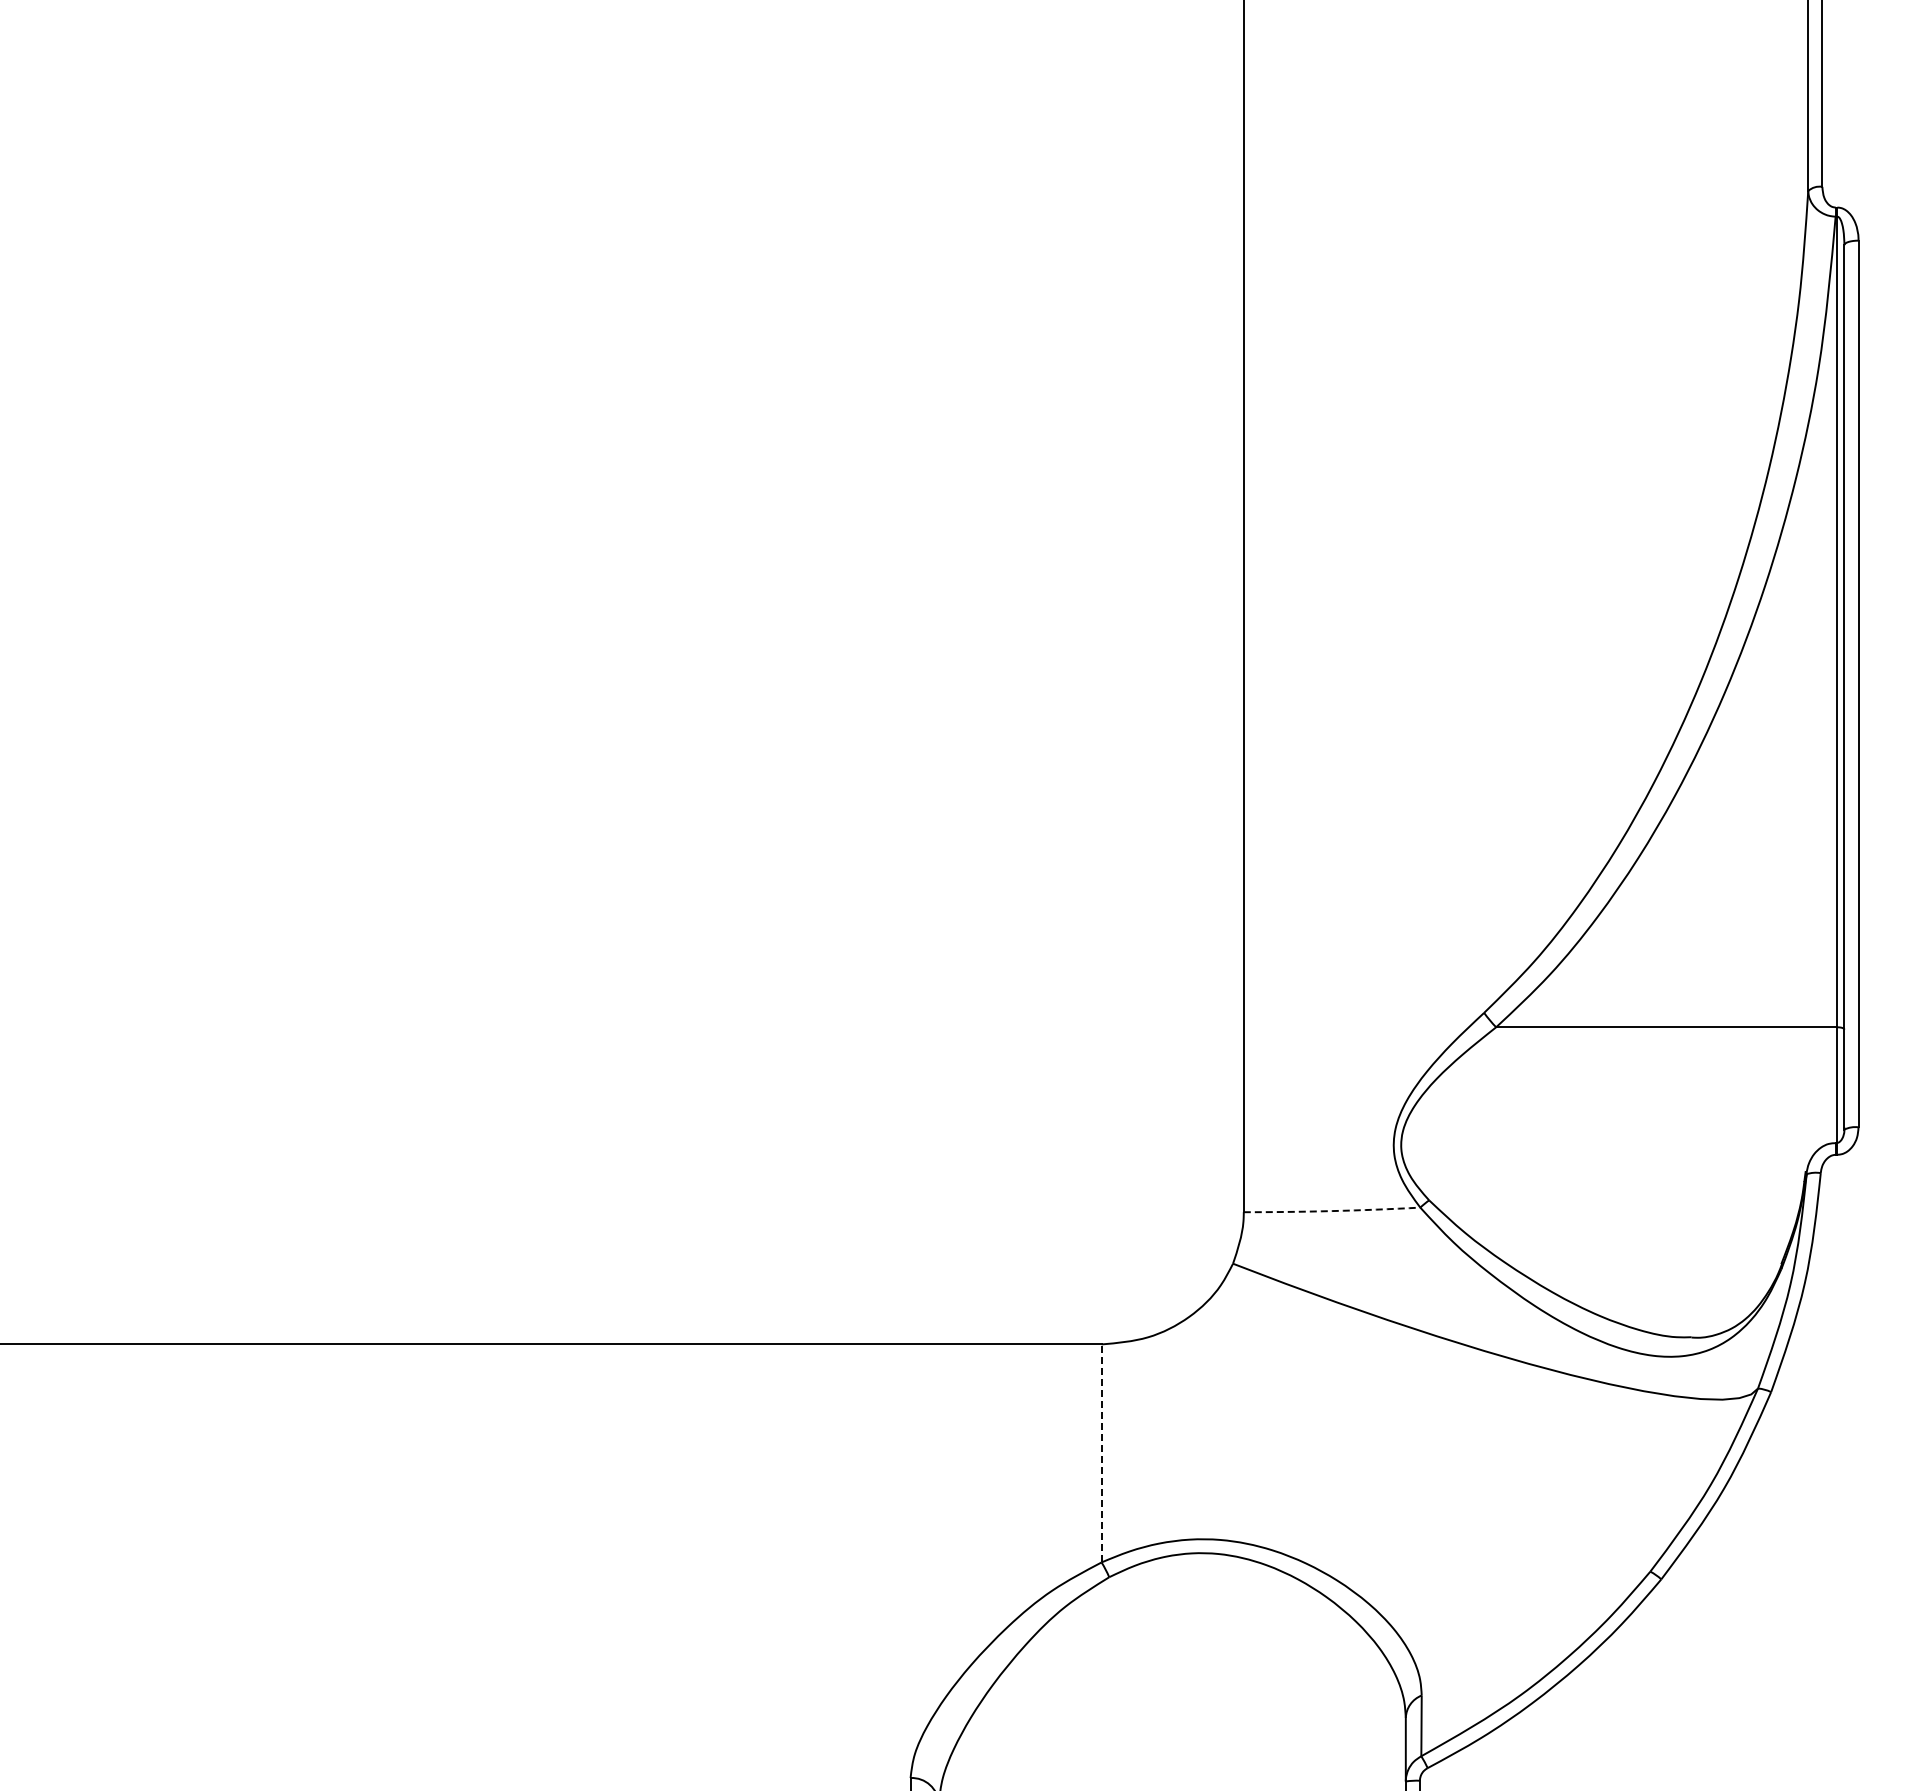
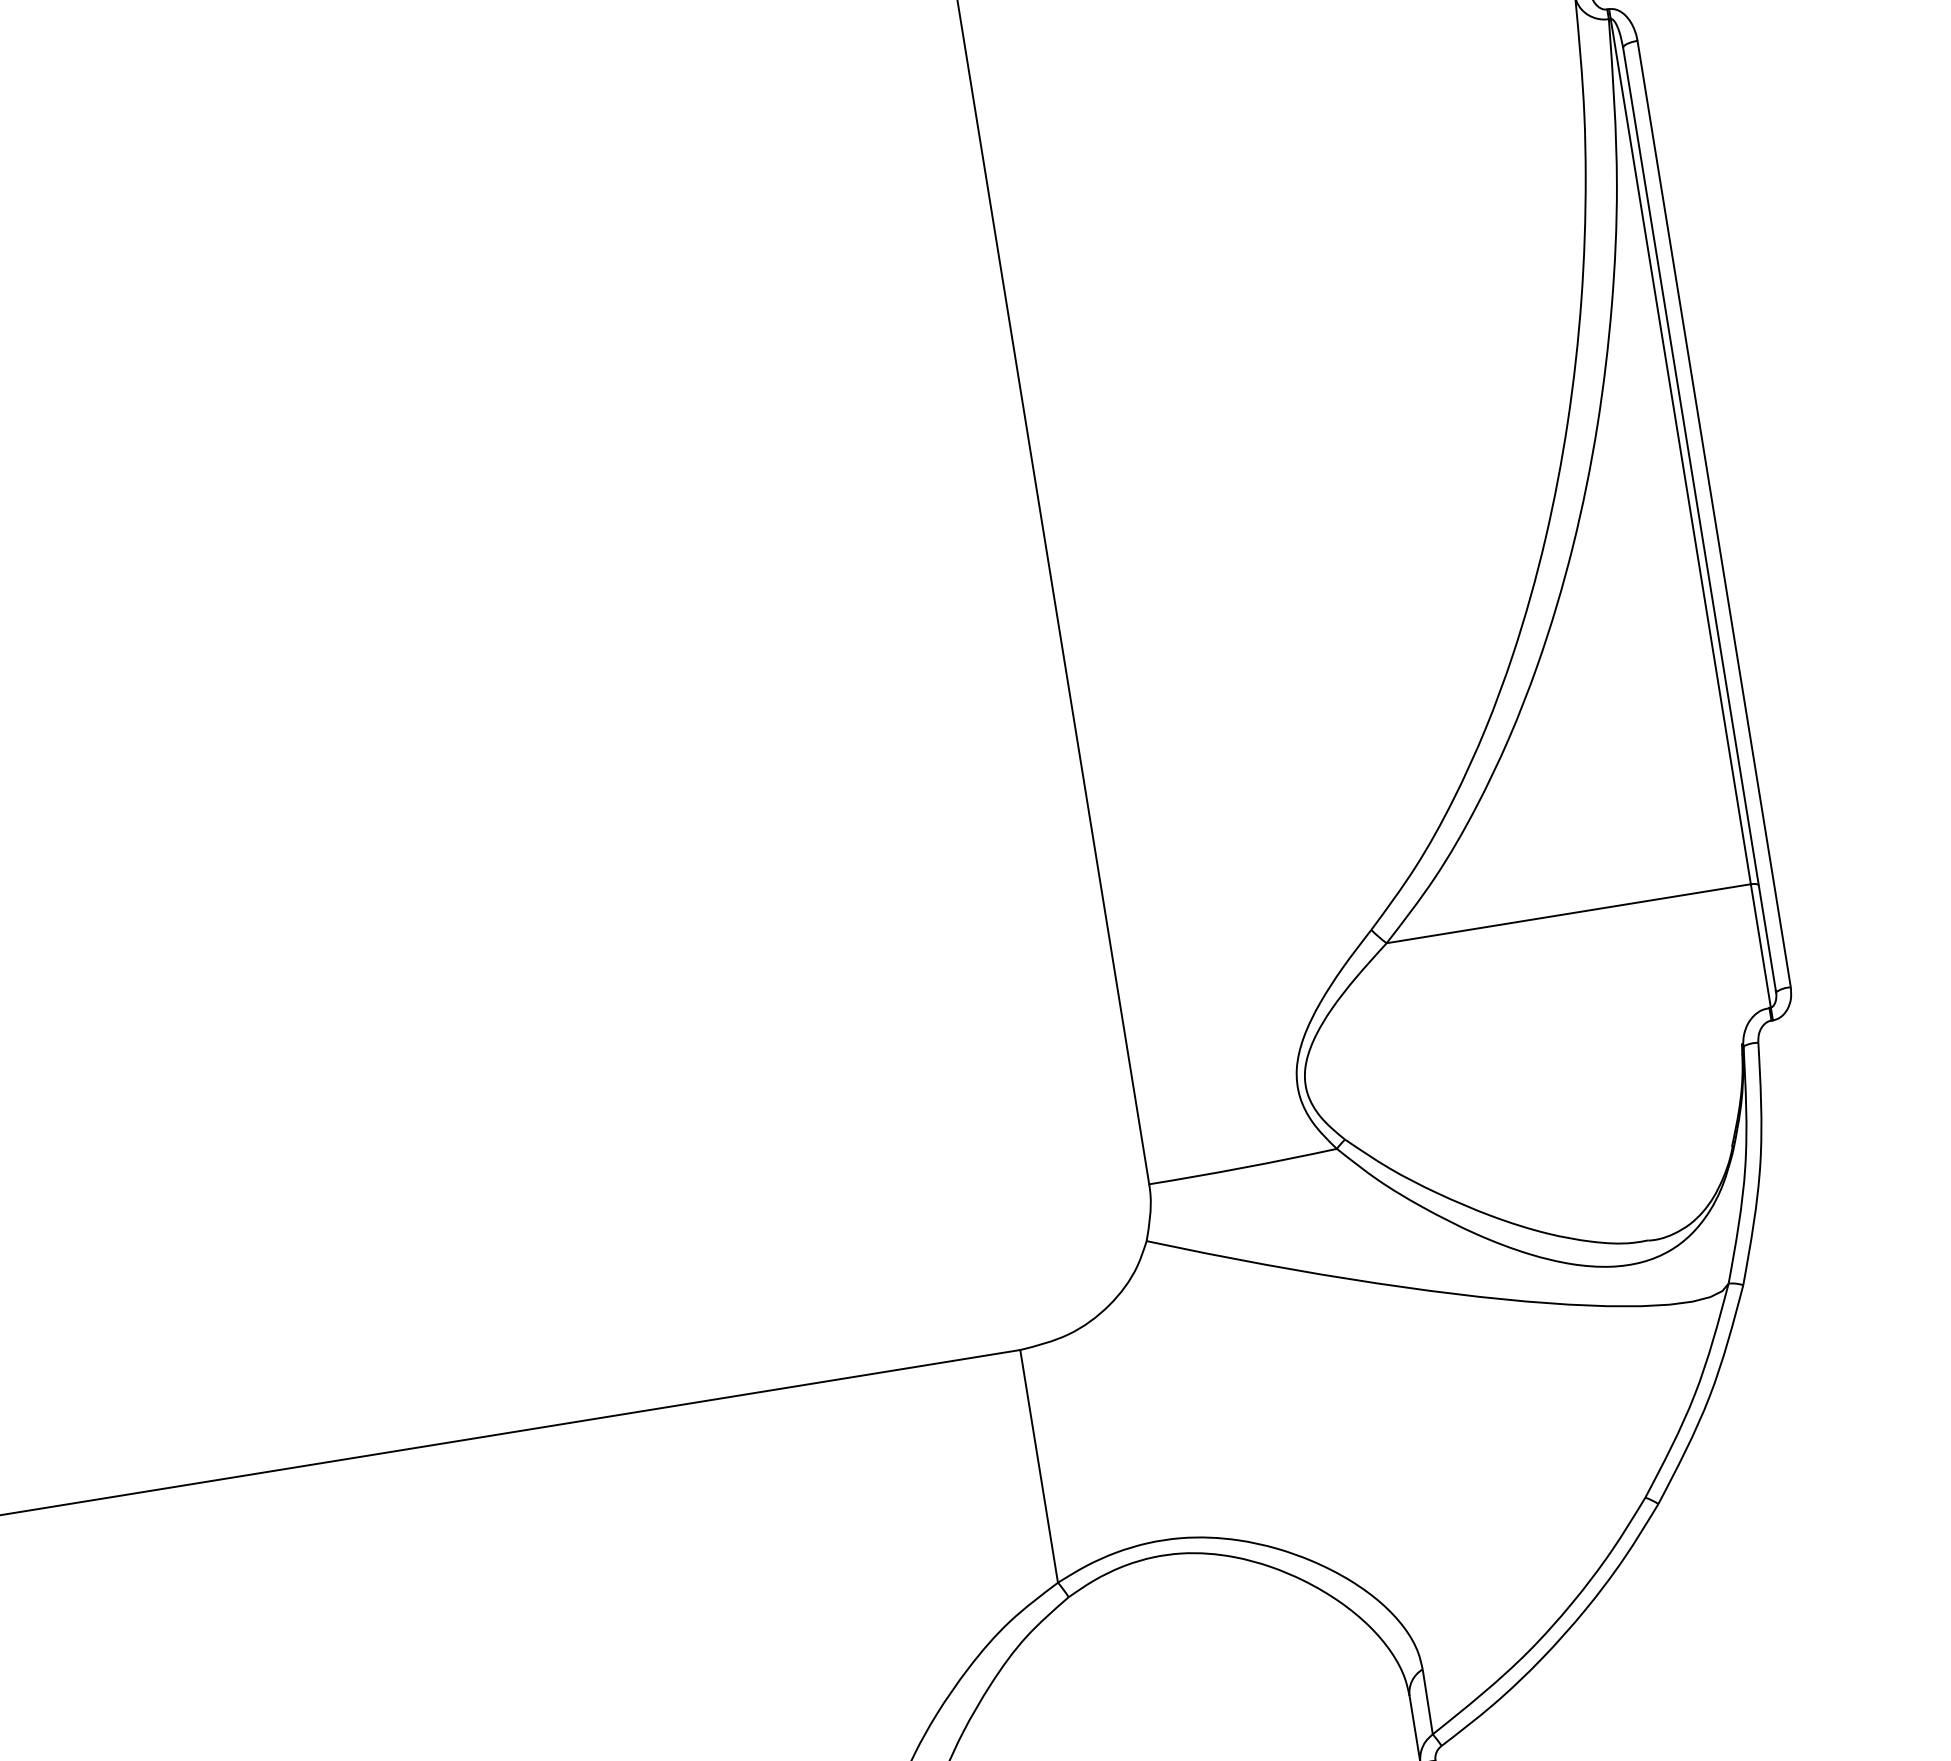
arc: (1332, 1211) -> (1243, 1168), dashed -> solid
line: (1101, 1452) -> (1038, 1465), dashed -> solid

